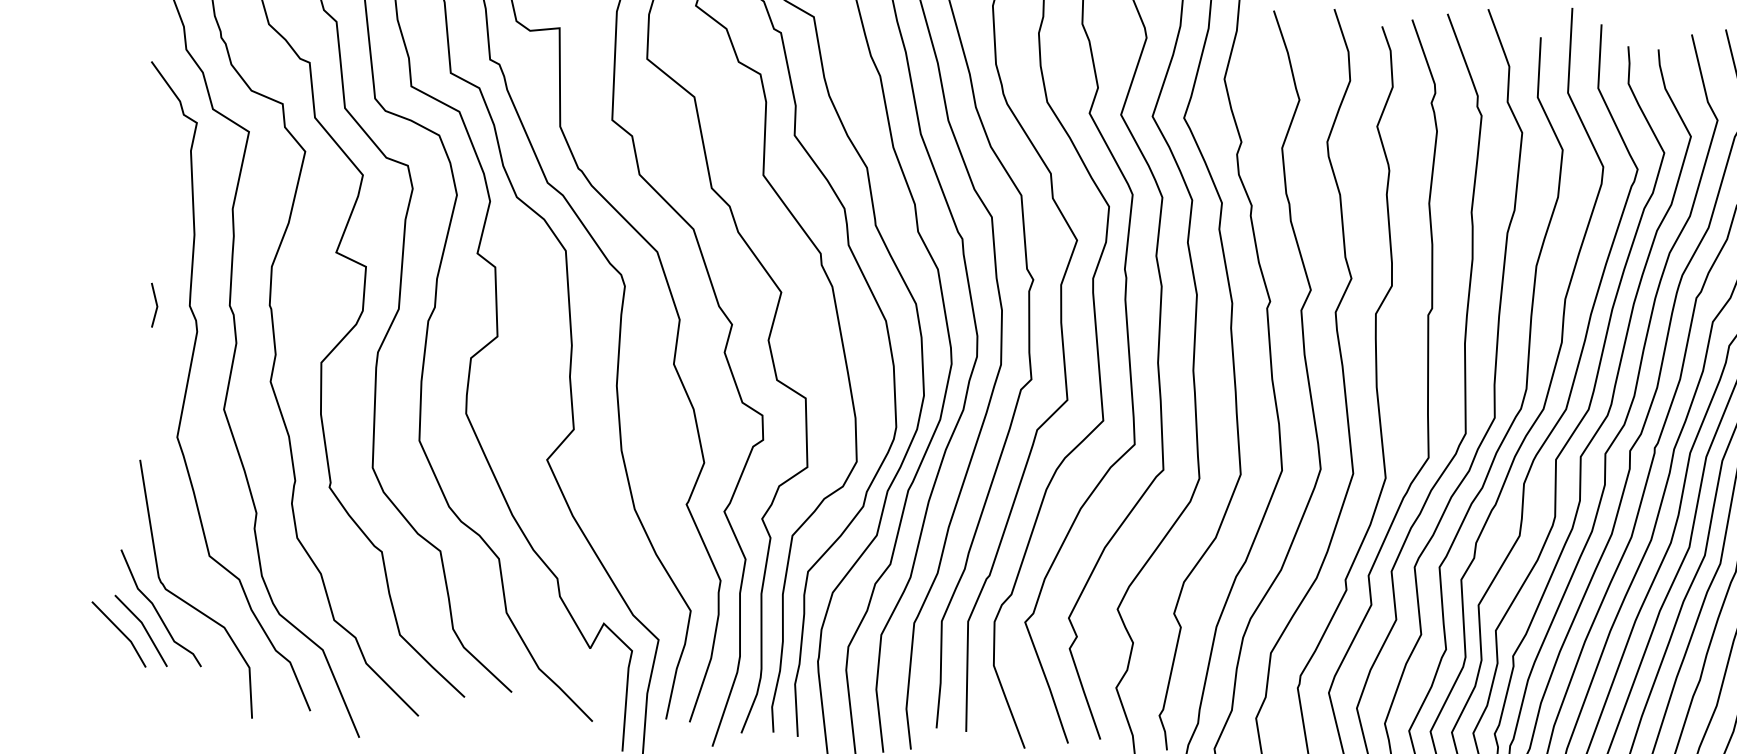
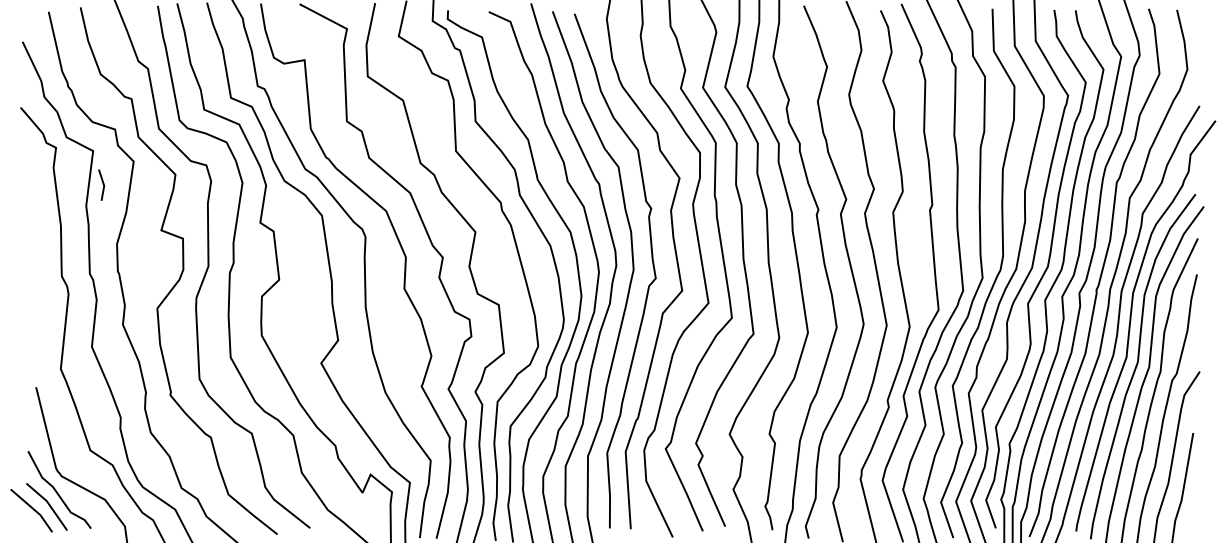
line: (155, 304) -> (102, 184), moved

